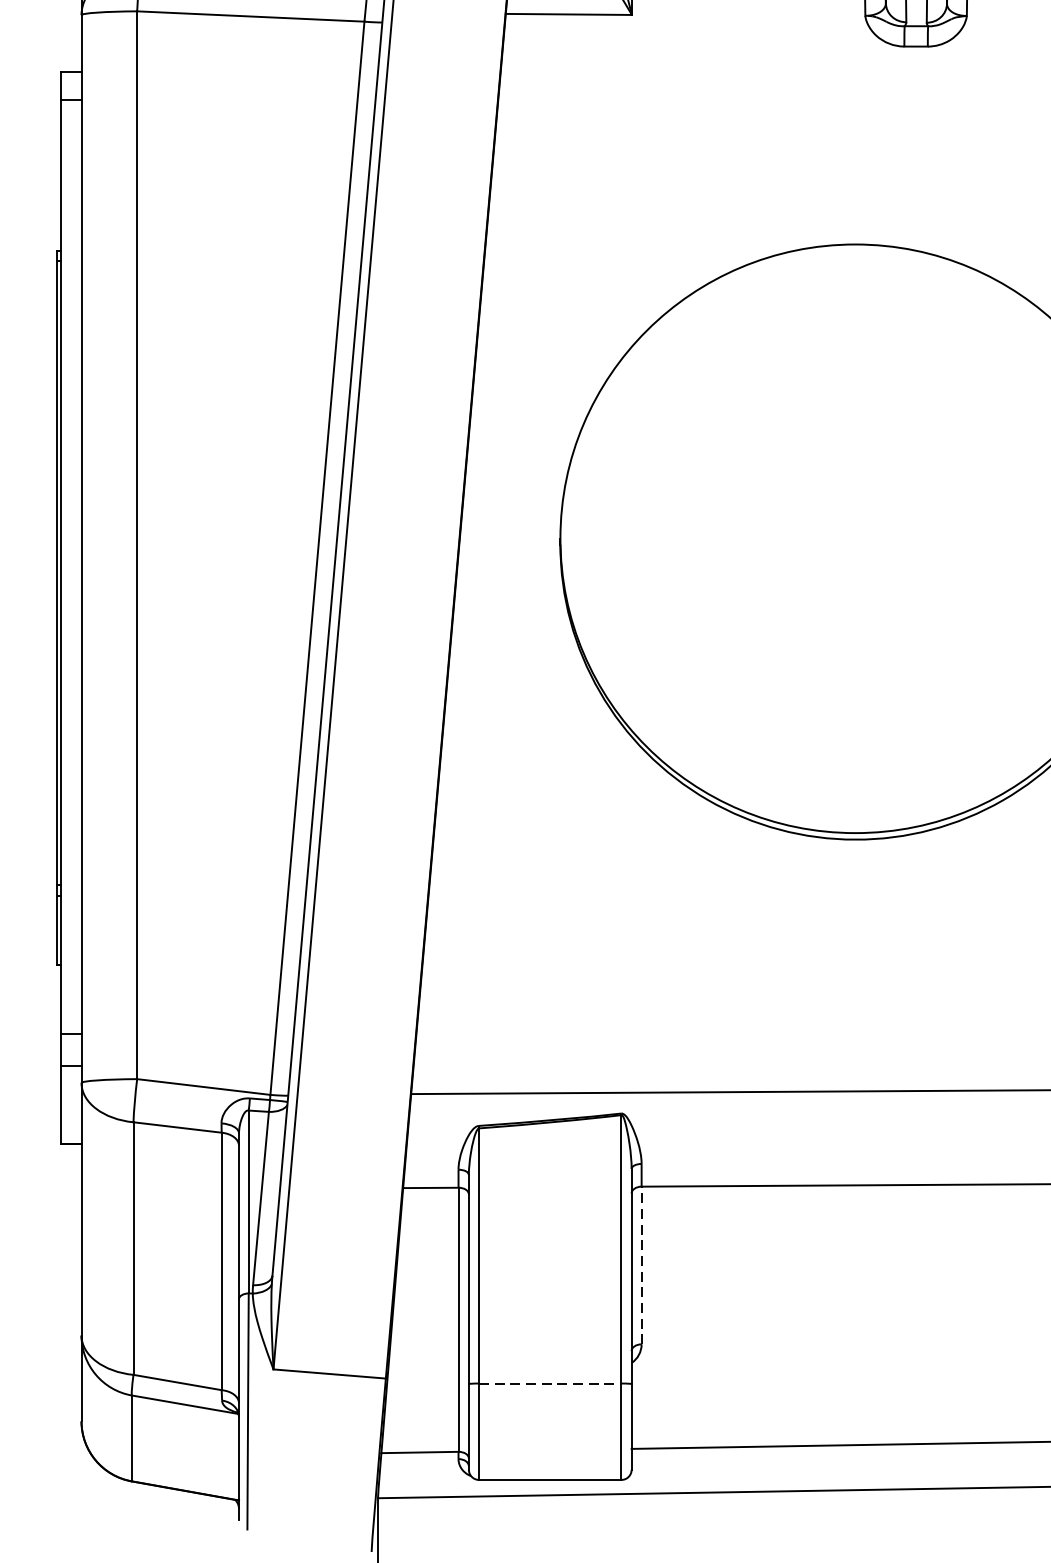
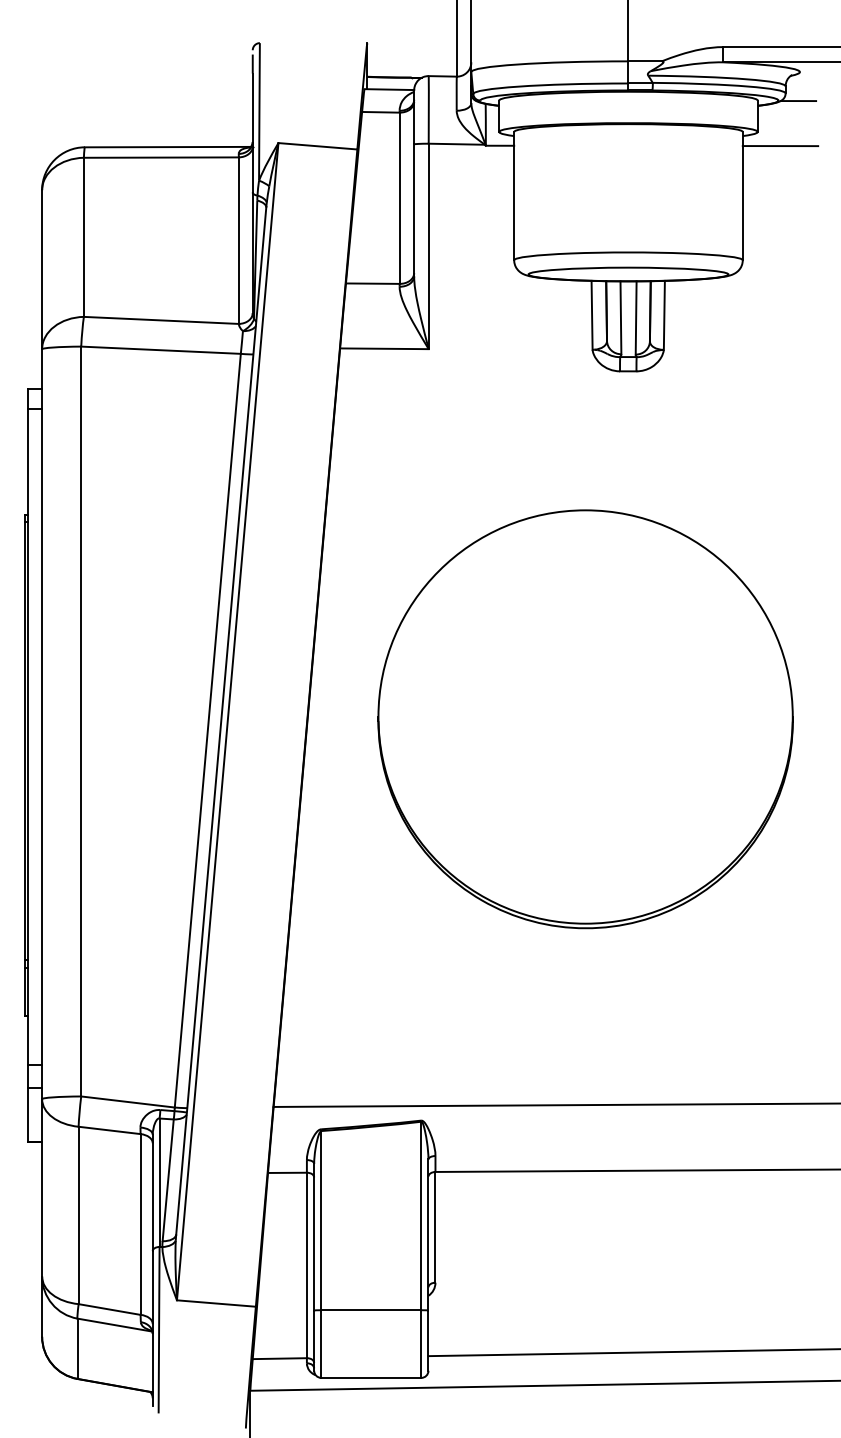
line: (641, 1264) -> (435, 1226), dashed -> solid
line: (550, 1383) -> (371, 1310), dashed -> solid

